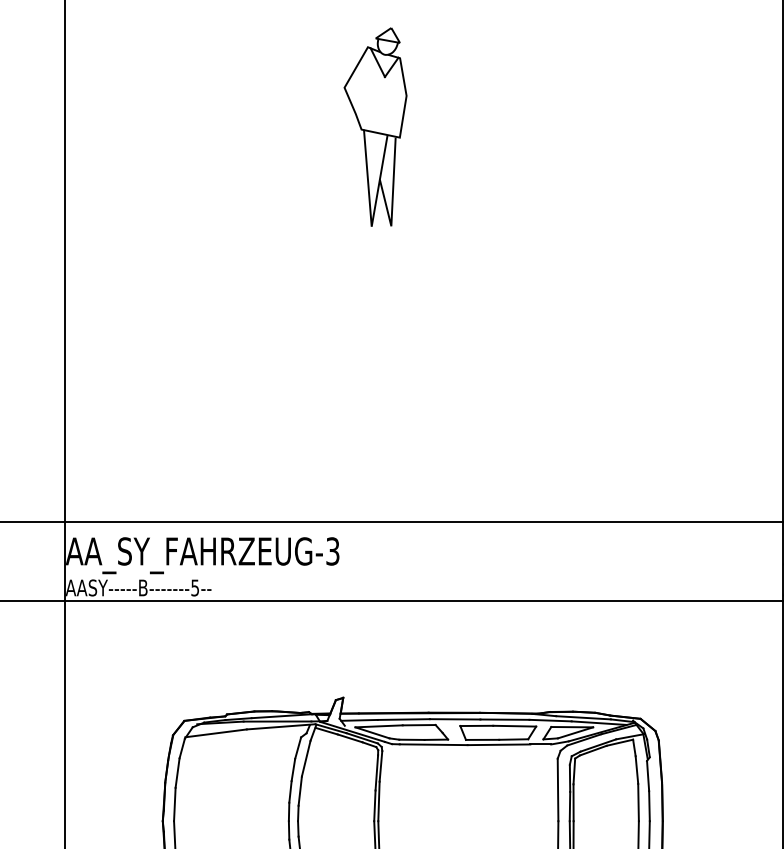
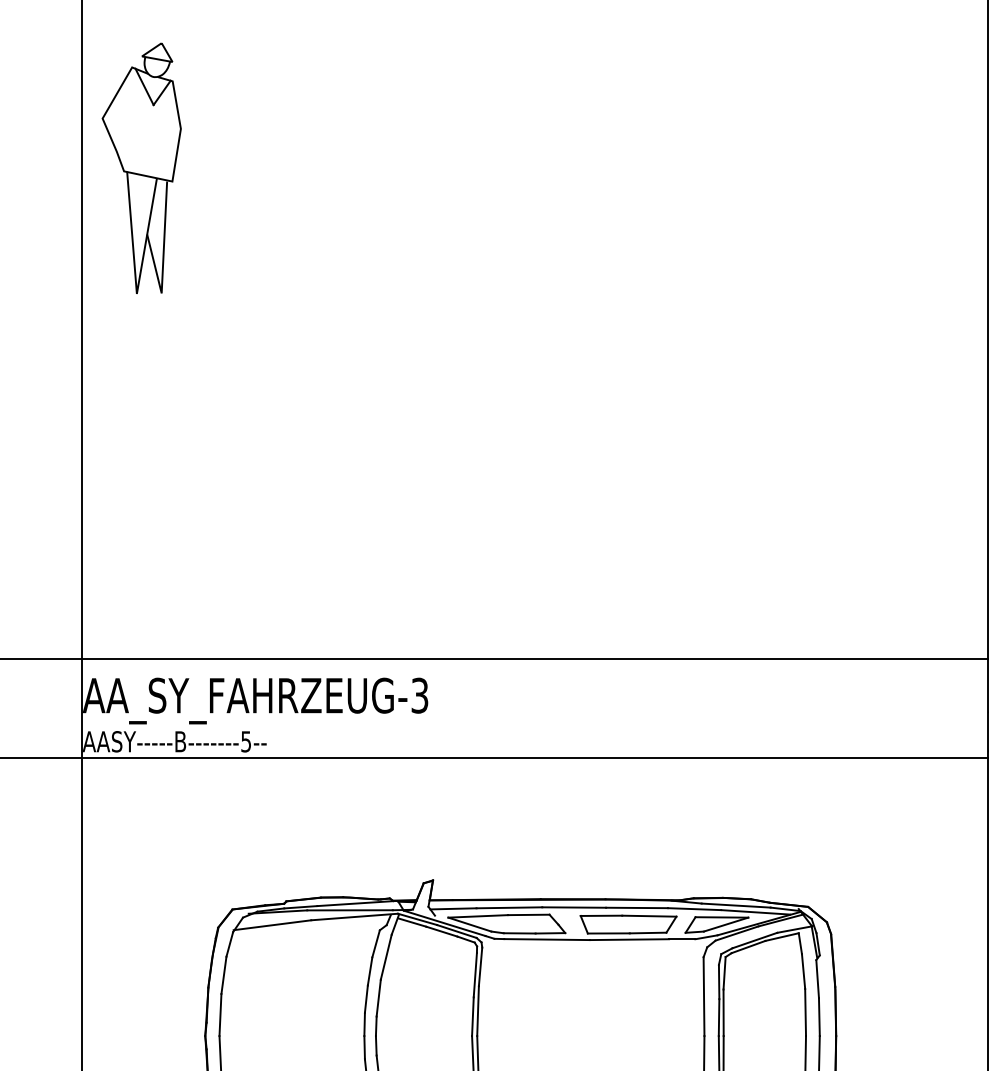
part: (375, 126) -> (141, 167), moved

